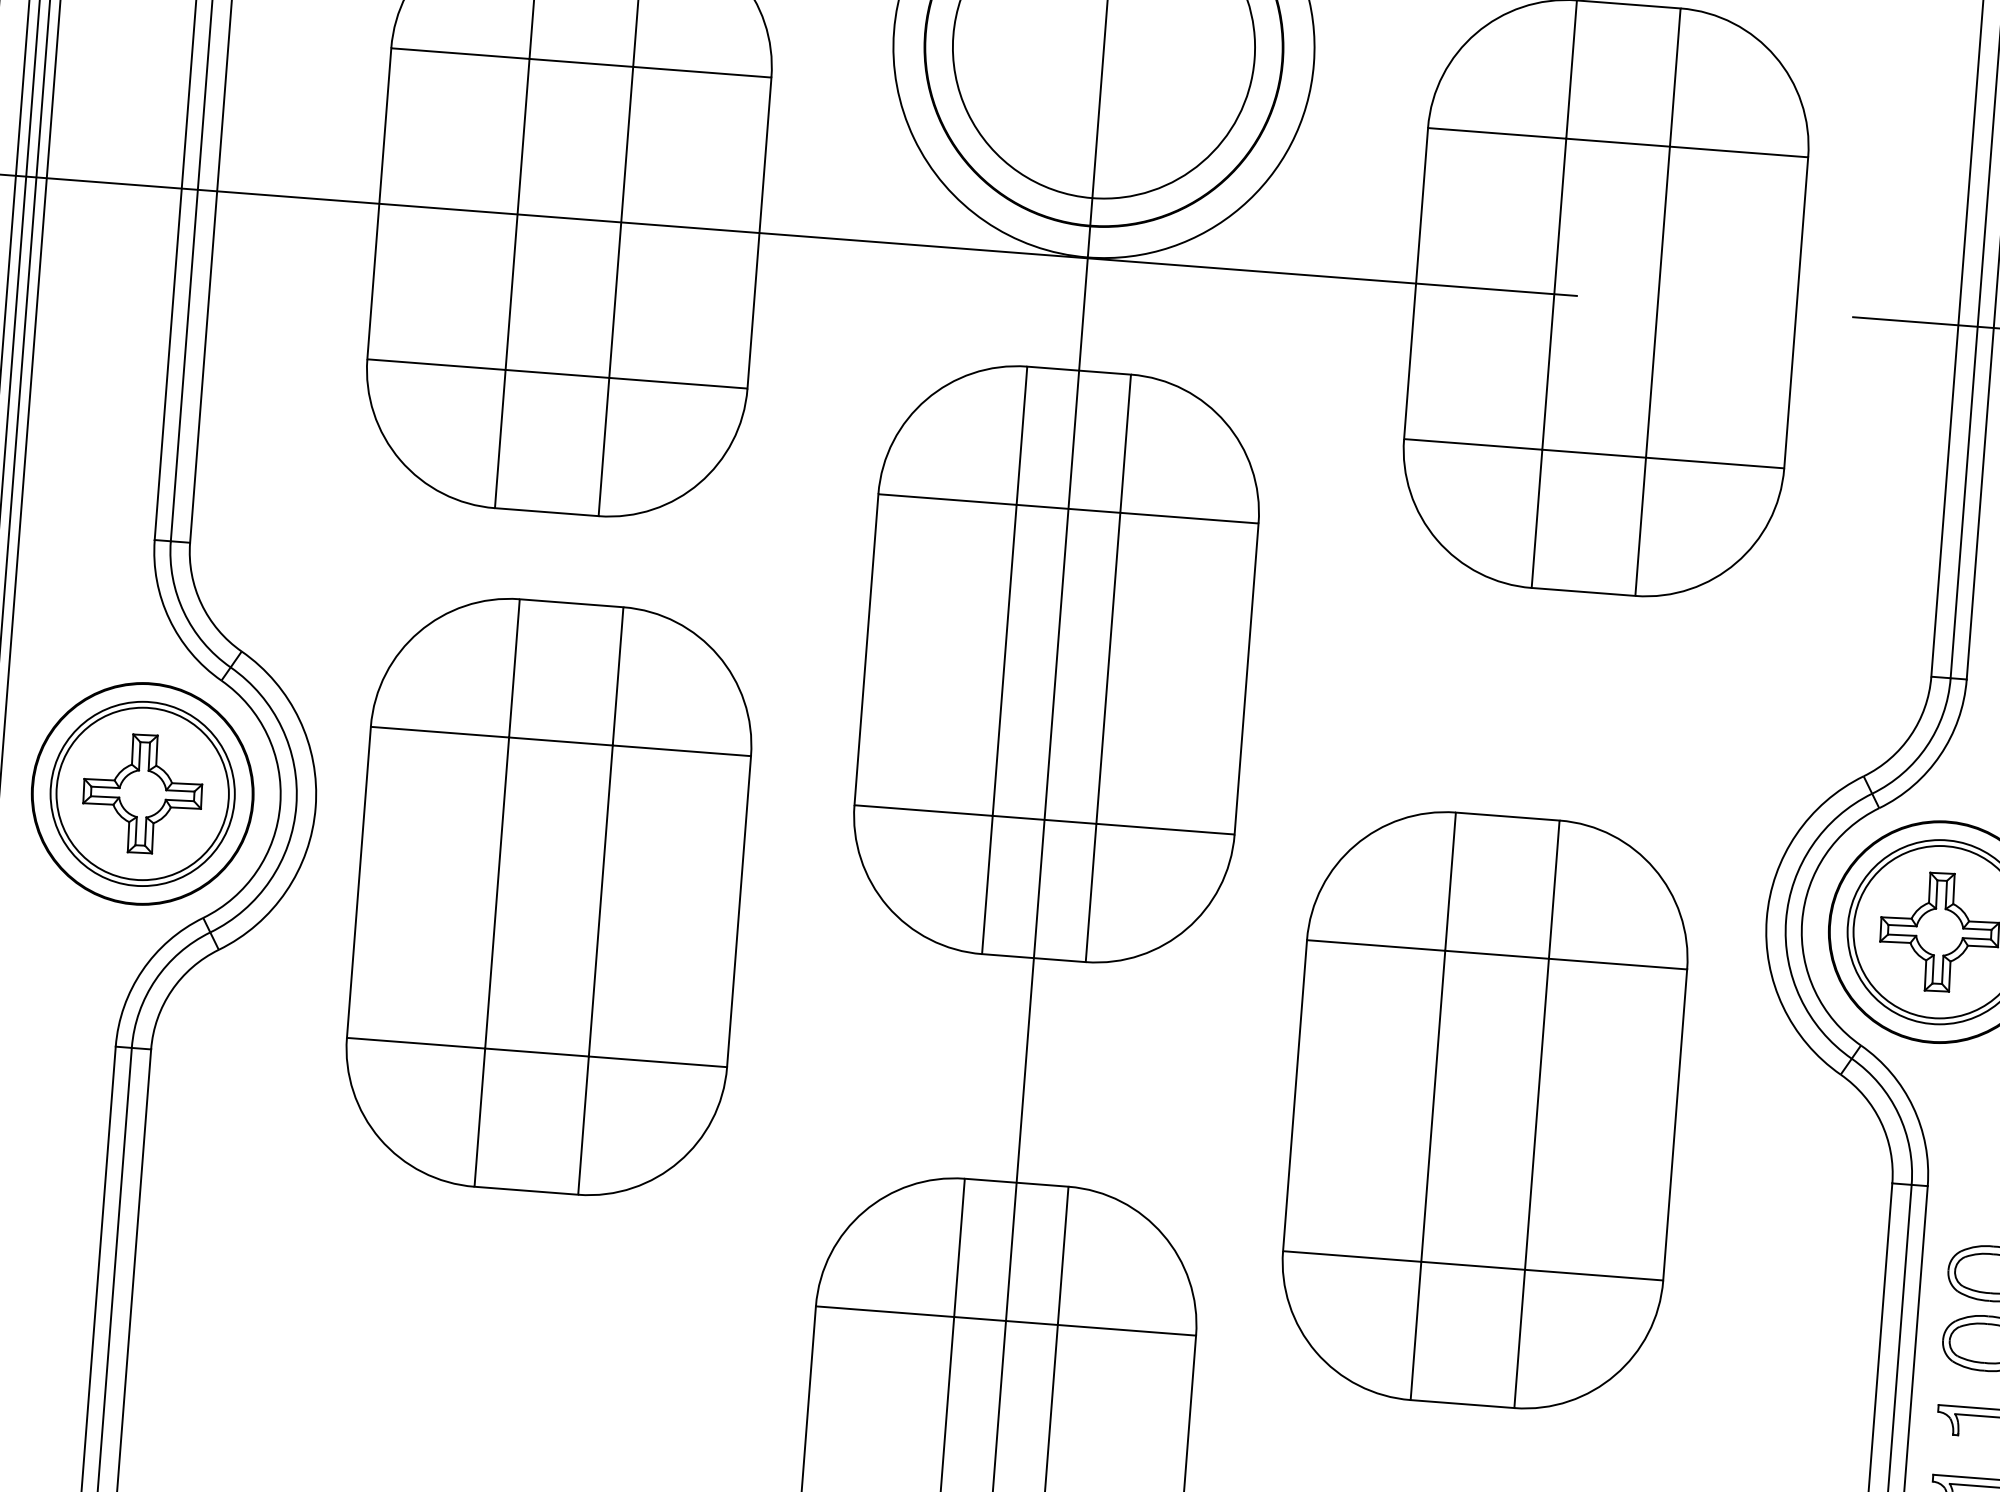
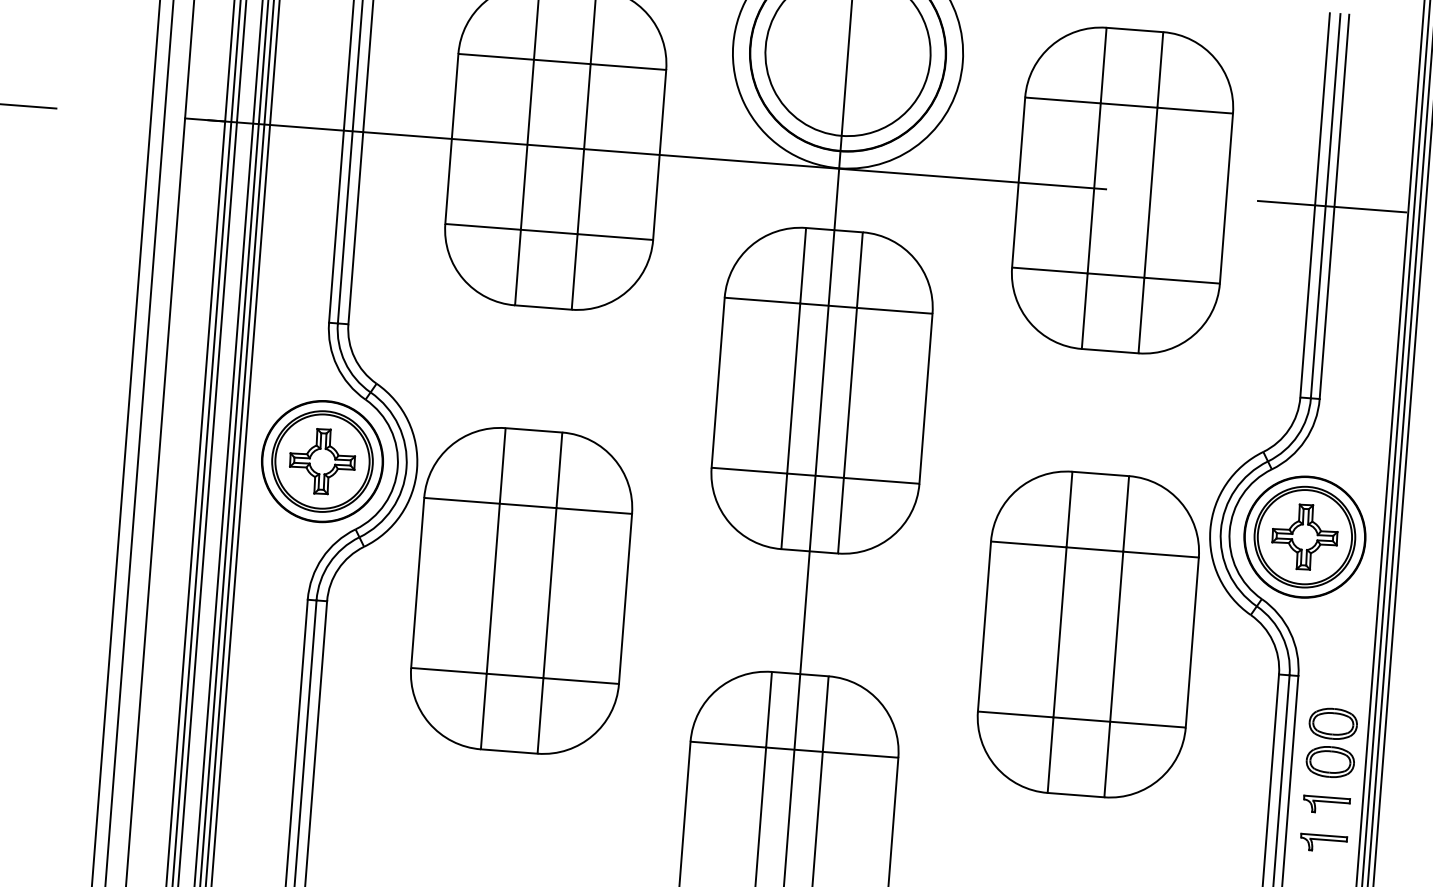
part: (548, 896) -> (521, 590), moved
part: (1483, 1110) -> (1087, 634), moved

